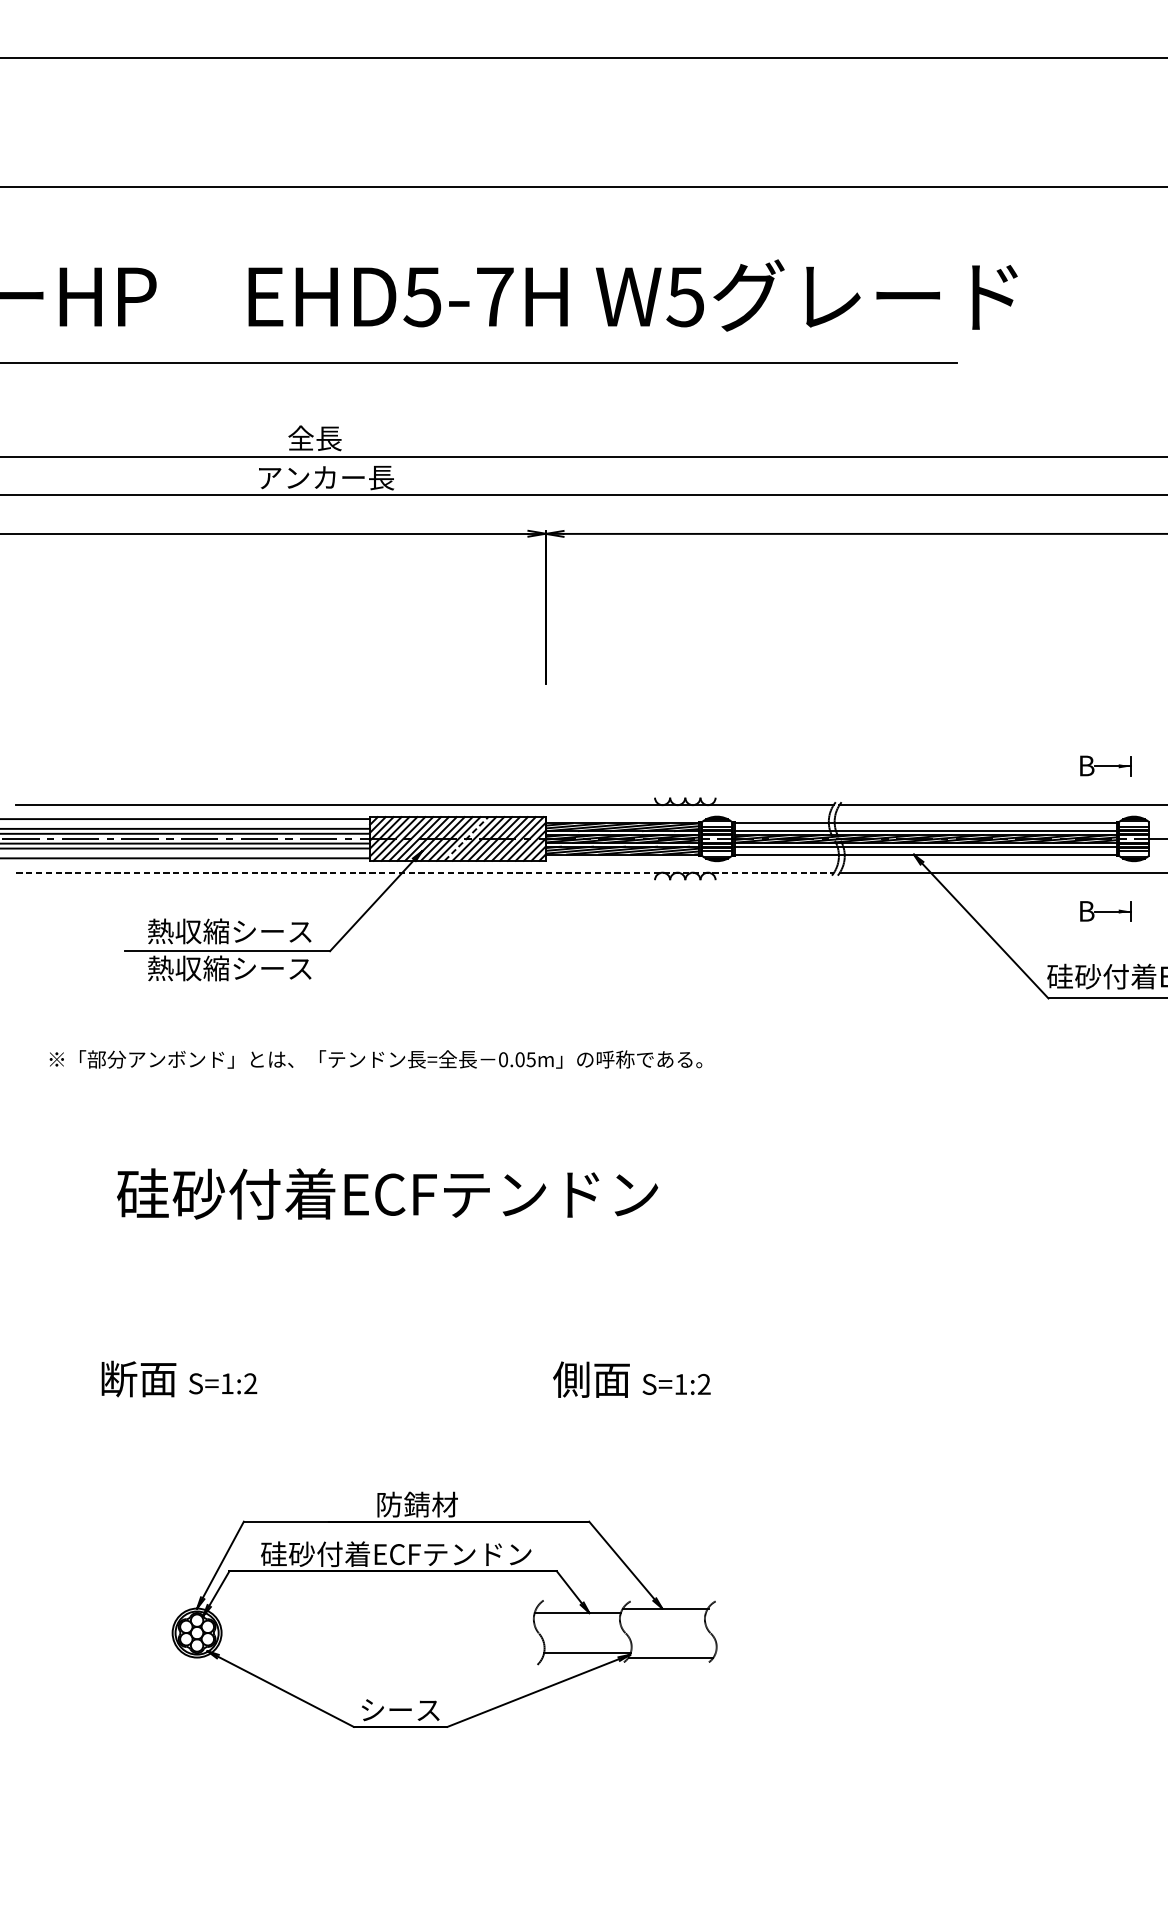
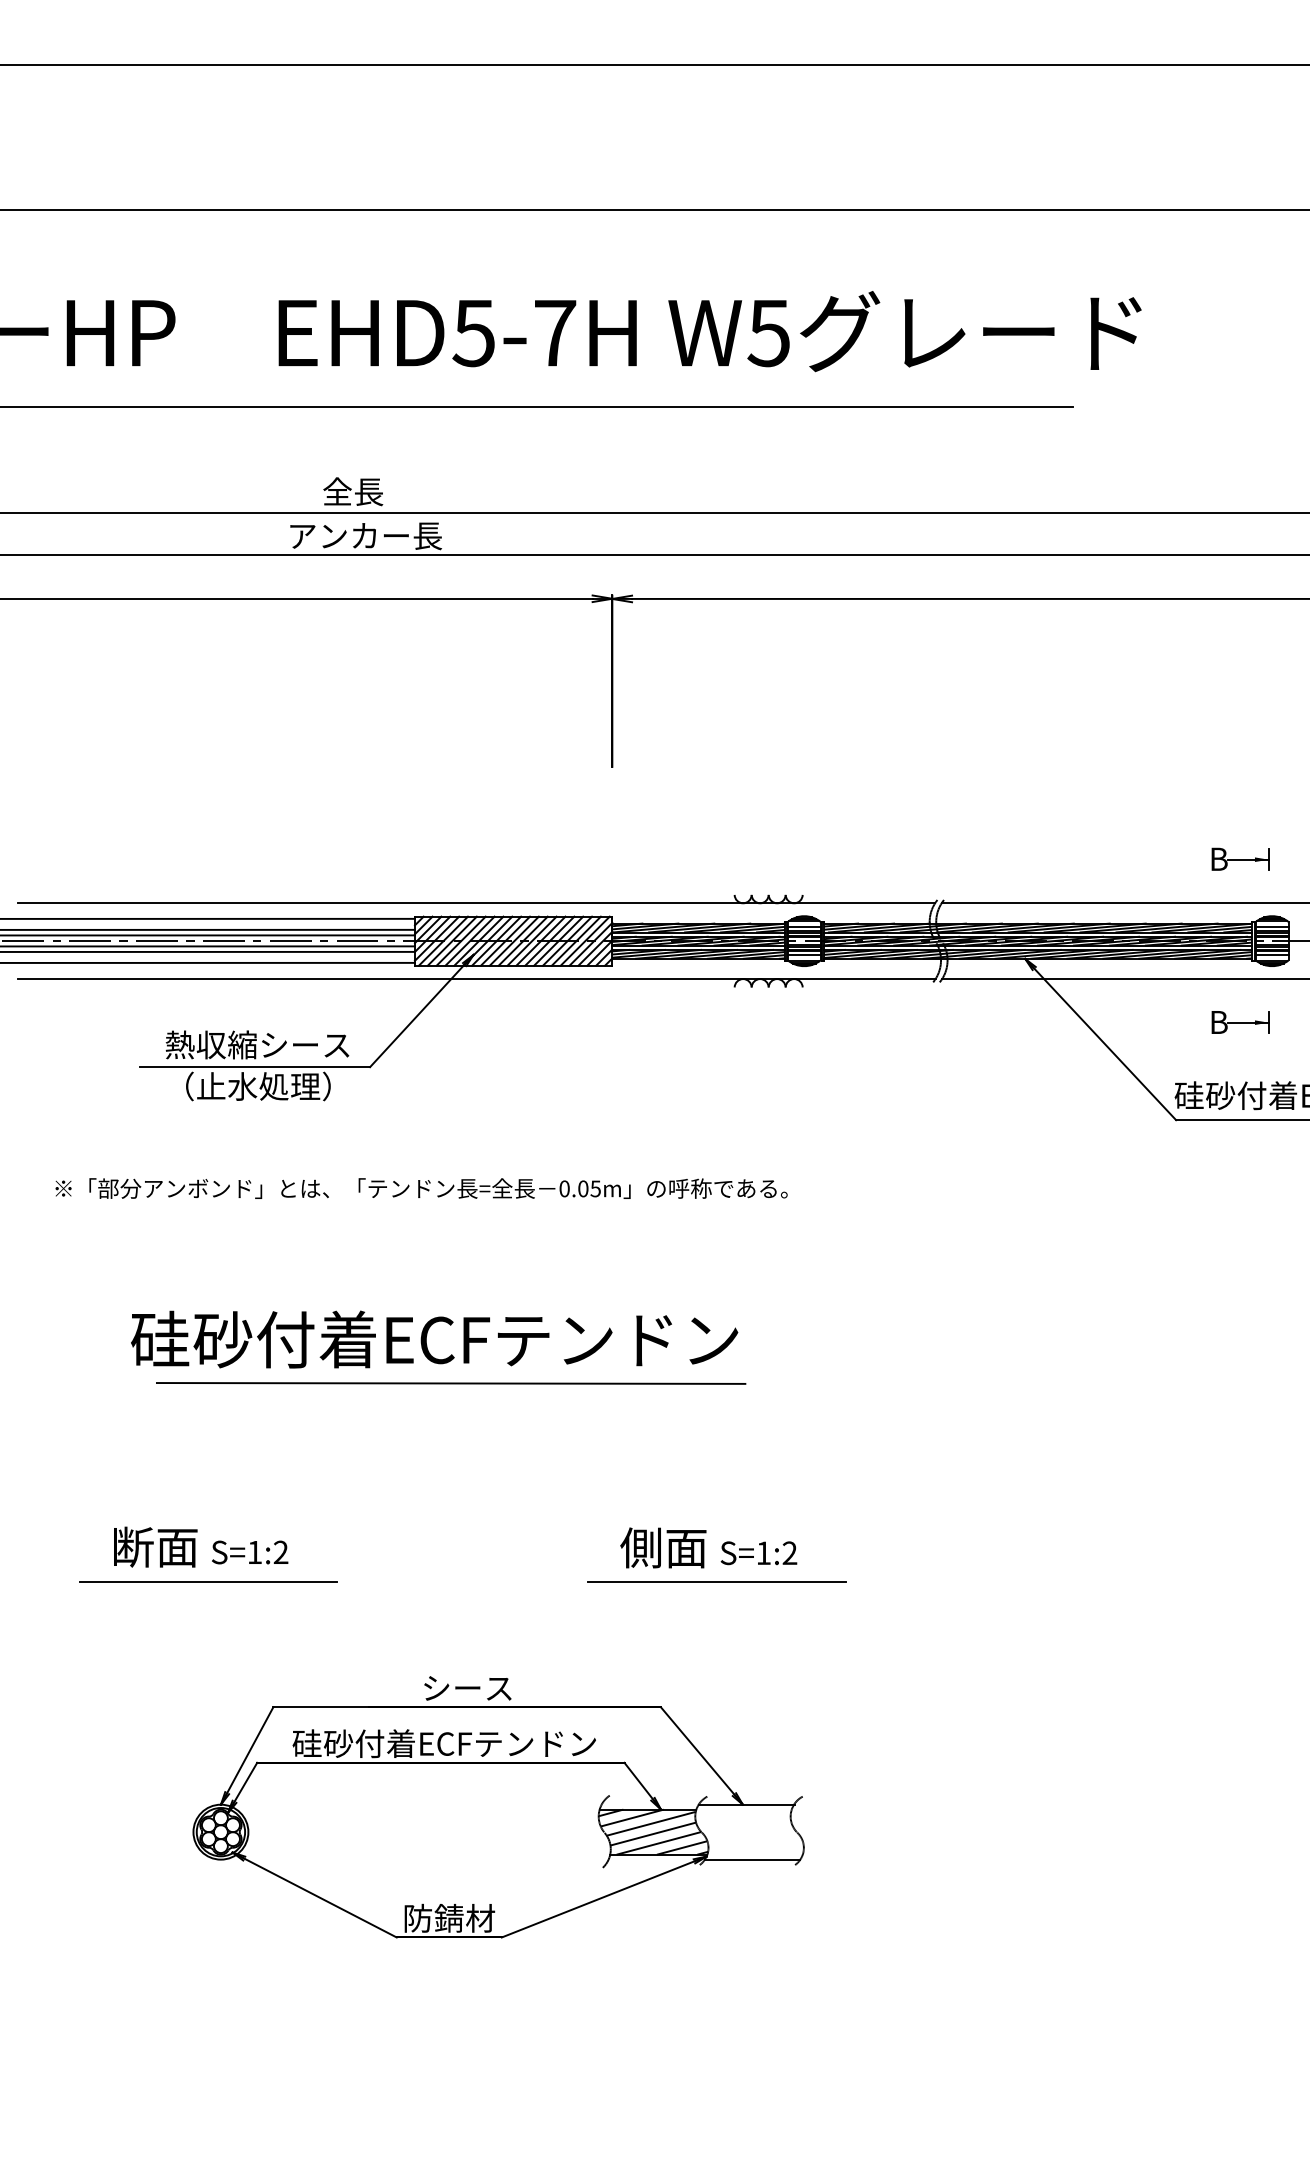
hatch: (925, 826) -> (1038, 927), added
line: (466, 839) -> (523, 941), dashed -> solid
hatch: (925, 849) -> (1038, 953), added
line: (424, 873) -> (476, 979), dashed -> solid
text: (229, 968) -> (257, 1086), 熱収縮シース -> （止水処理）
line: (401, 1233) -> (450, 1383), added
line: (185, 1409) -> (207, 1581), added
line: (638, 1409) -> (716, 1581), added
text: (417, 1504) -> (468, 1687), 防錆材 -> シース
hatch: (582, 1632) -> (653, 1831), added
text: (400, 1709) -> (449, 1917), シース -> 防錆材

